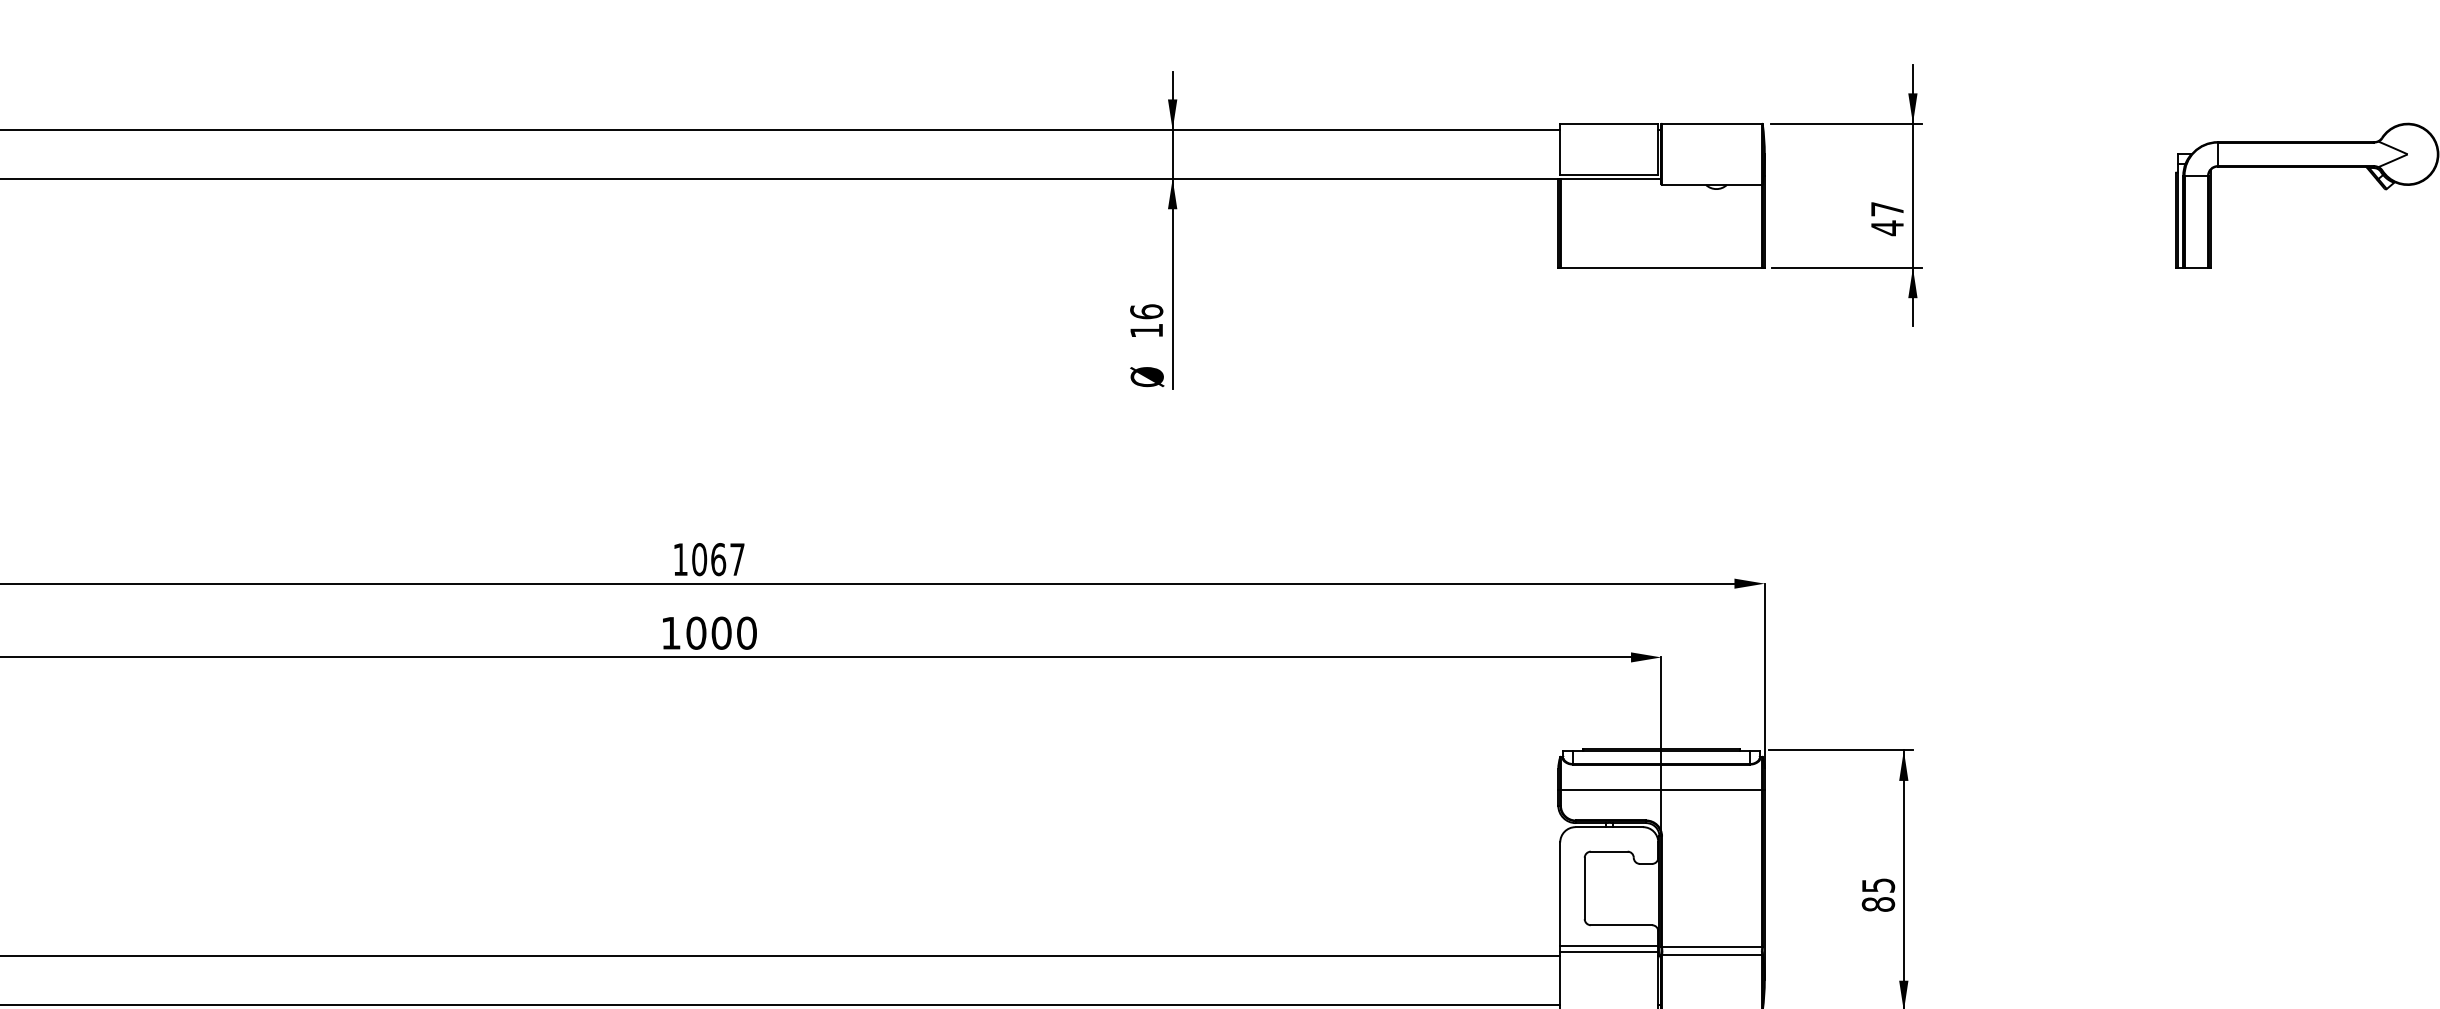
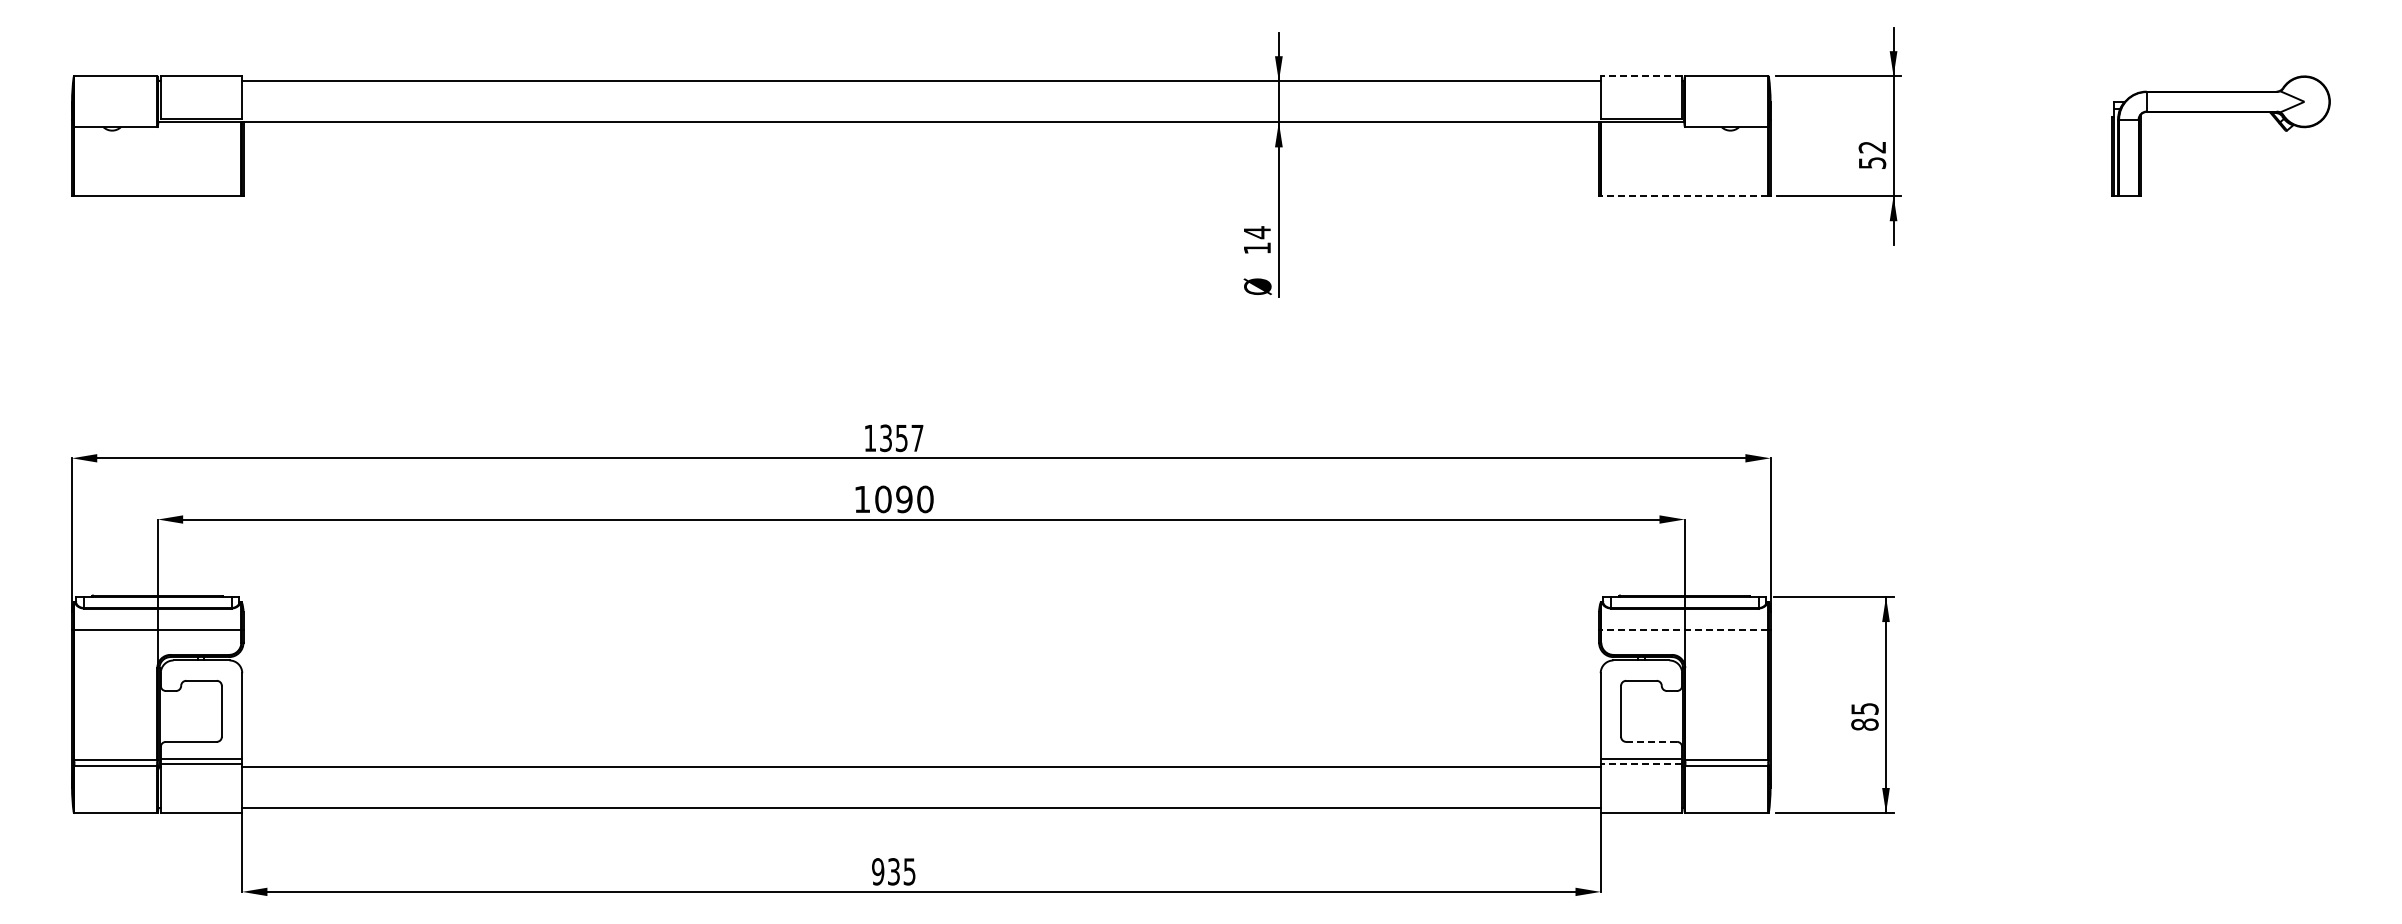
line: (1609, 123) -> (1641, 76), solid -> dashed
text: (1887, 219) -> (1872, 155), 47 -> 52
line: (1661, 267) -> (1684, 195), solid -> dashed
text: (1146, 311) -> (1257, 232), 16 -> 14
text: (709, 559) -> (894, 438), 1067 -> 1357
text: (721, 633) -> (904, 499), 1000 -> 1090
line: (1661, 789) -> (1684, 629), solid -> dashed
line: (1622, 924) -> (1652, 741), solid -> dashed
line: (1609, 952) -> (1641, 764), solid -> dashed

